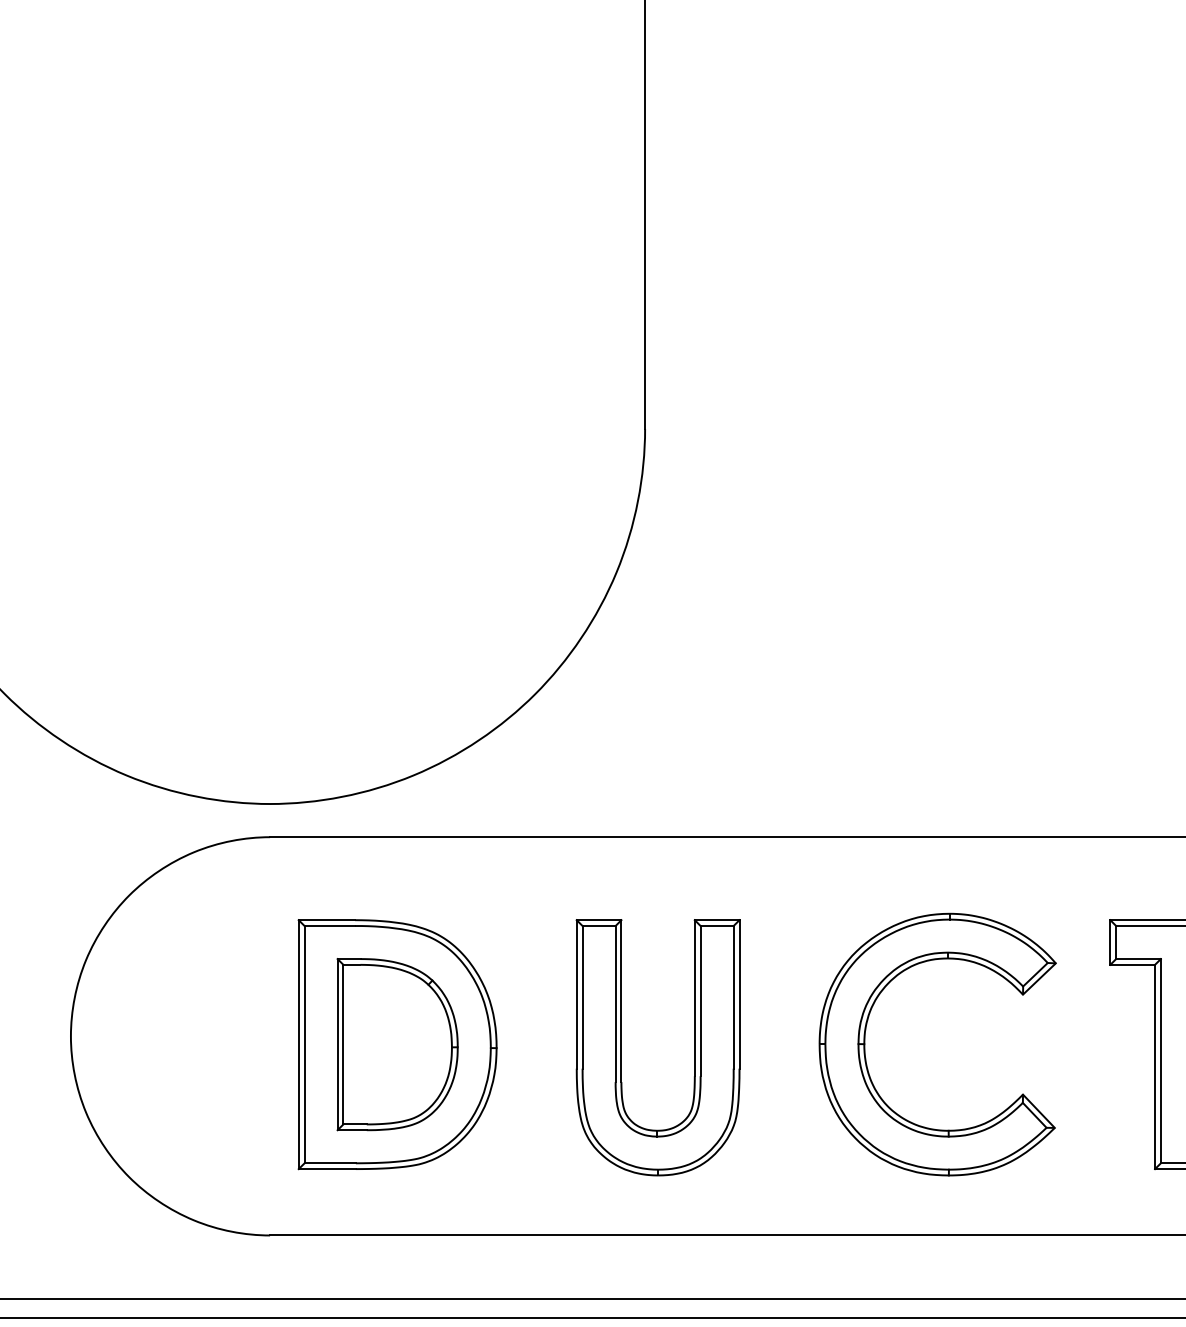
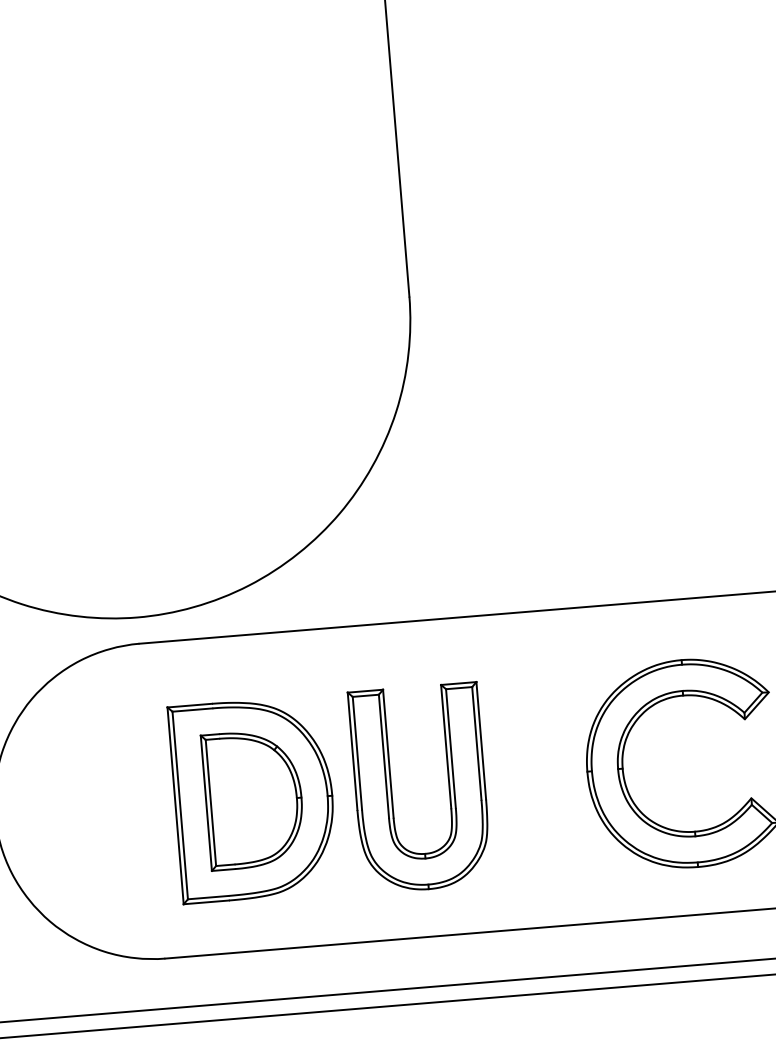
part: (621, 1047) -> (391, 790), moved

